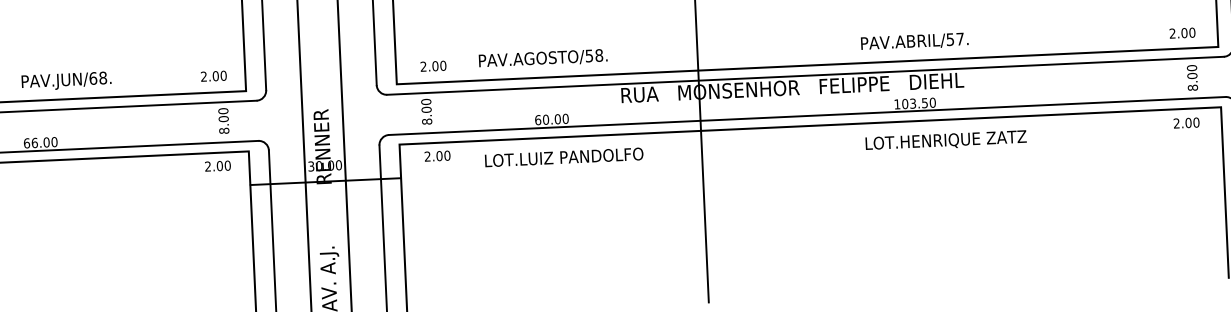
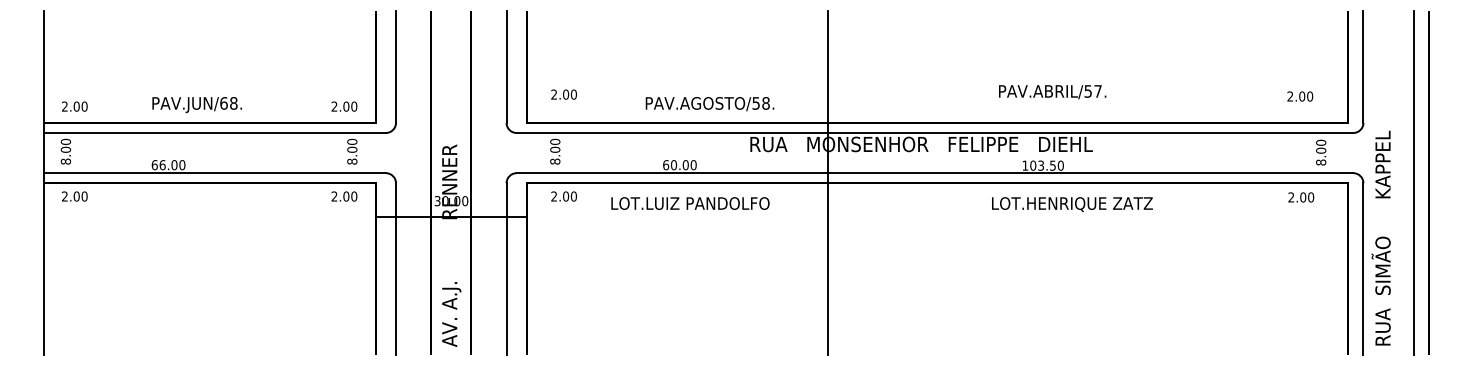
text: (1182, 33) -> (1300, 96), moved
text: (914, 42) -> (1052, 92), moved
text: (542, 59) -> (709, 104), moved
text: (432, 66) -> (563, 94), moved
text: (1186, 123) -> (1301, 197), moved

